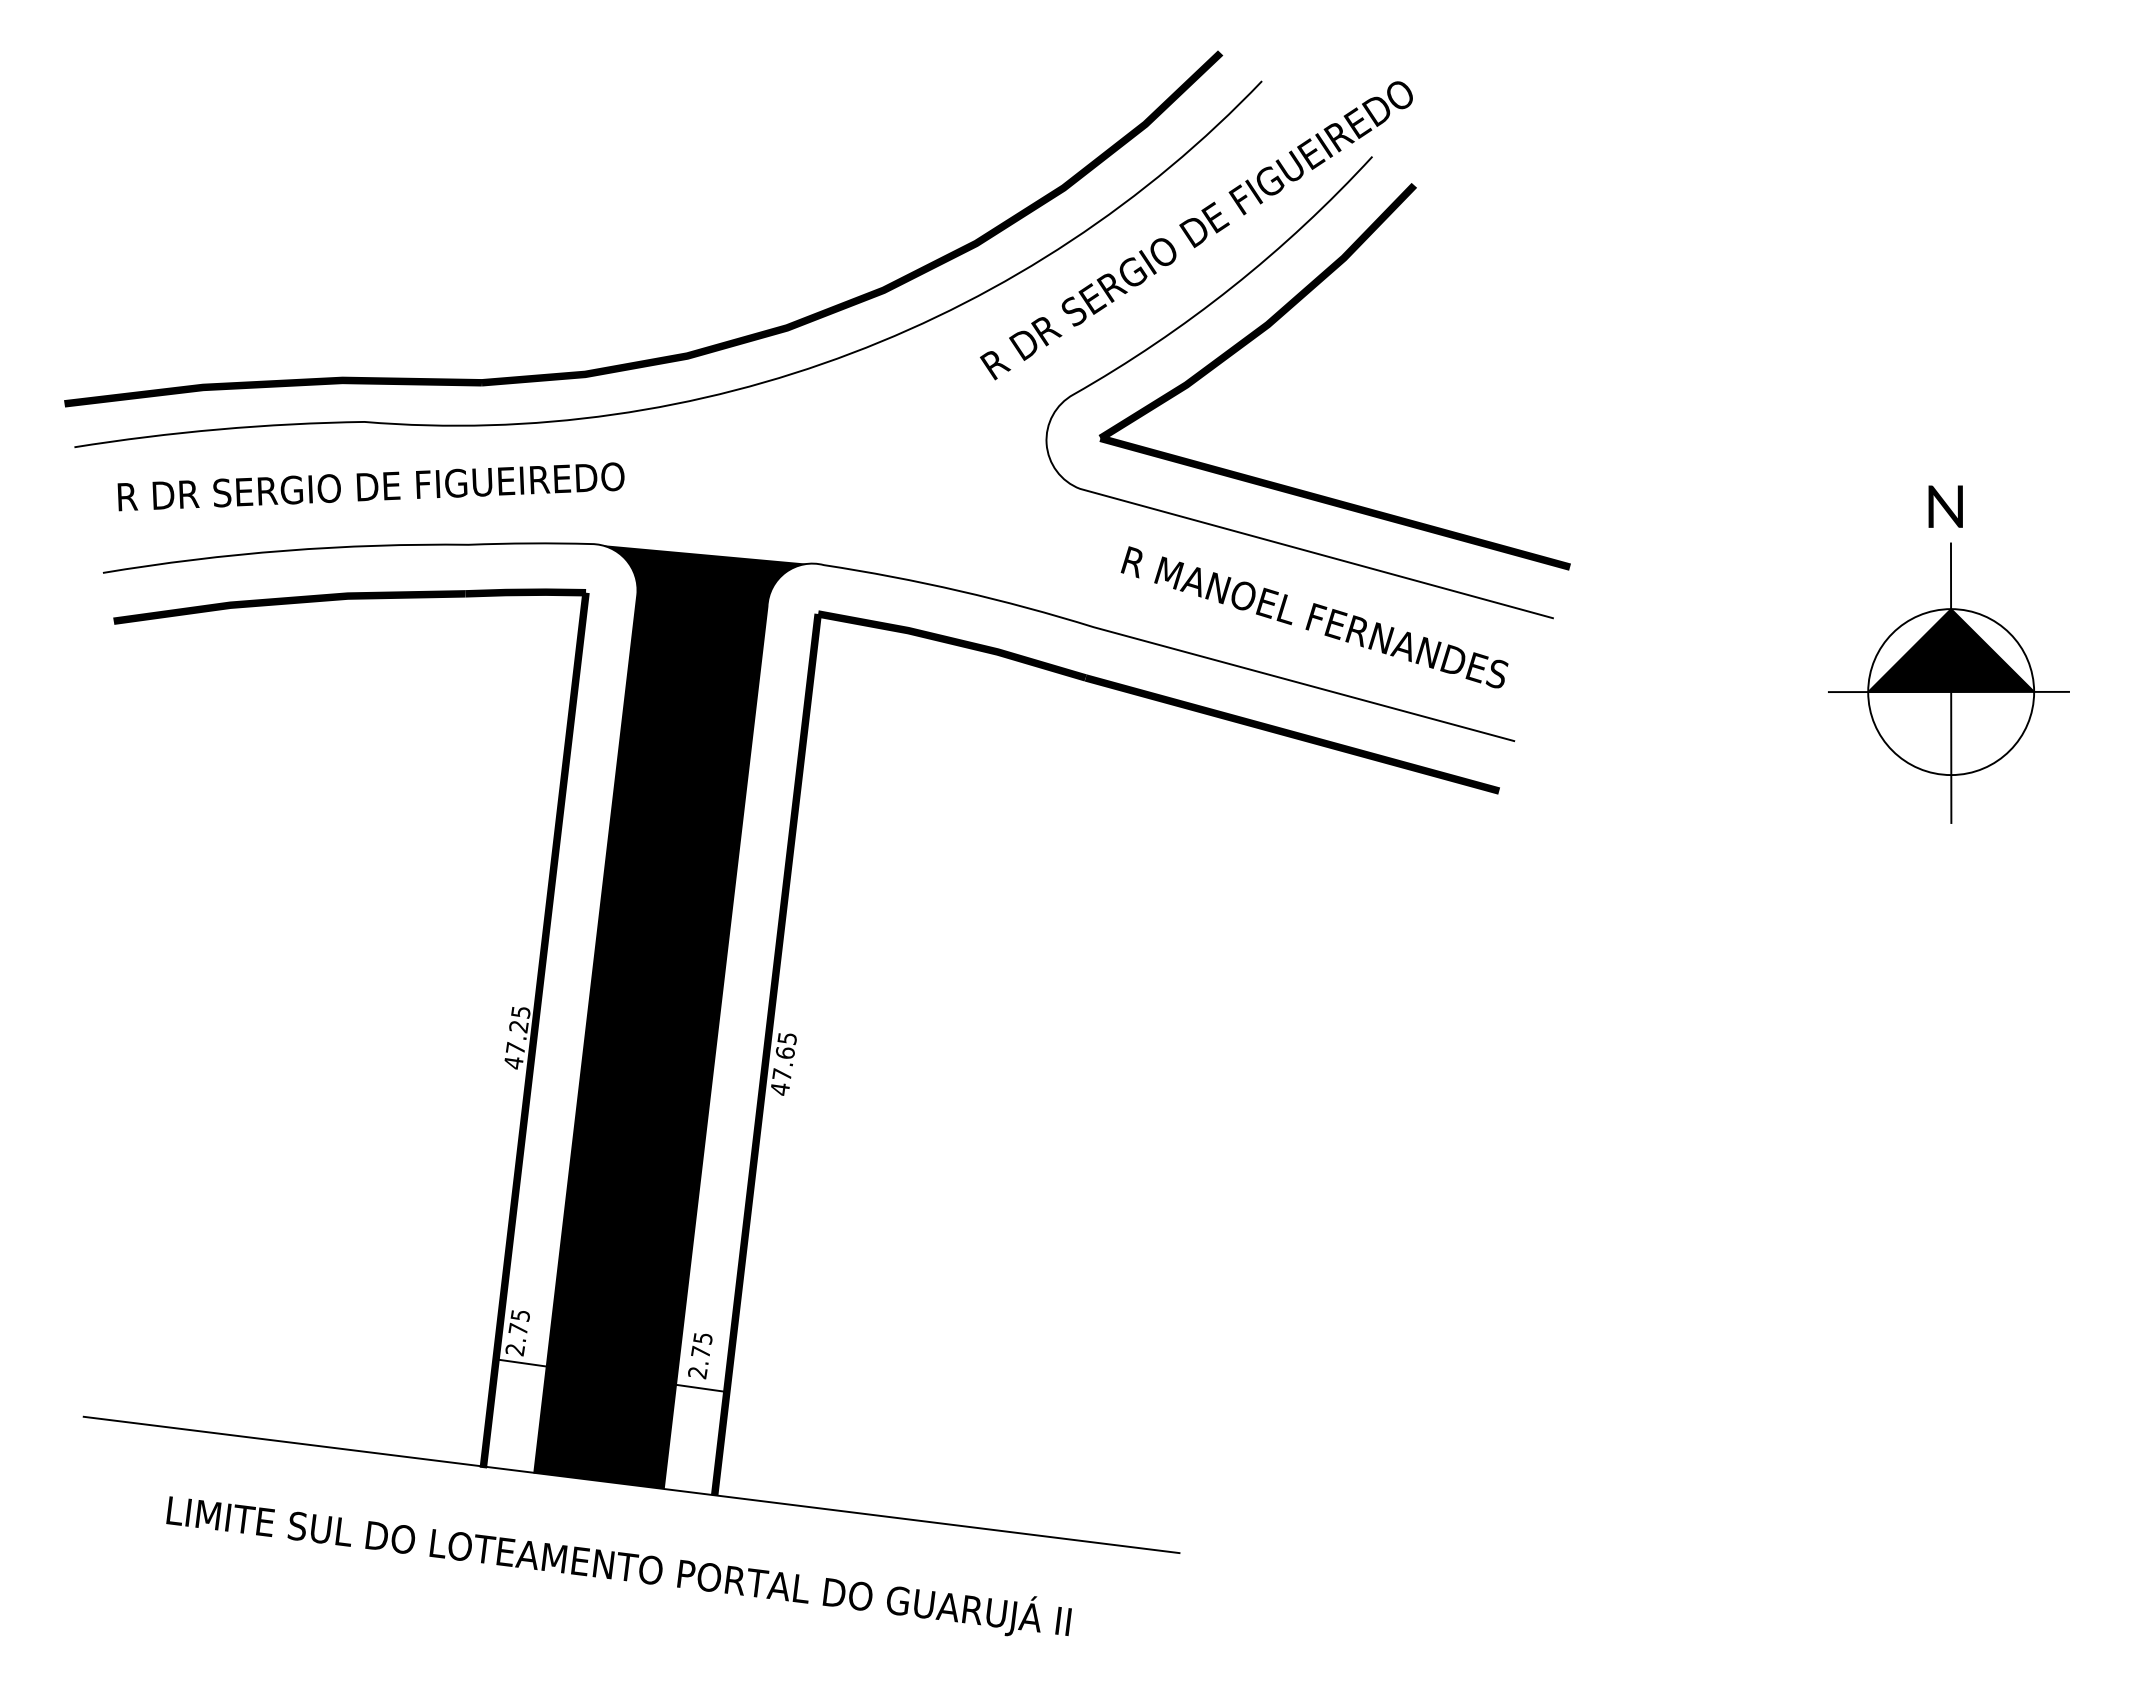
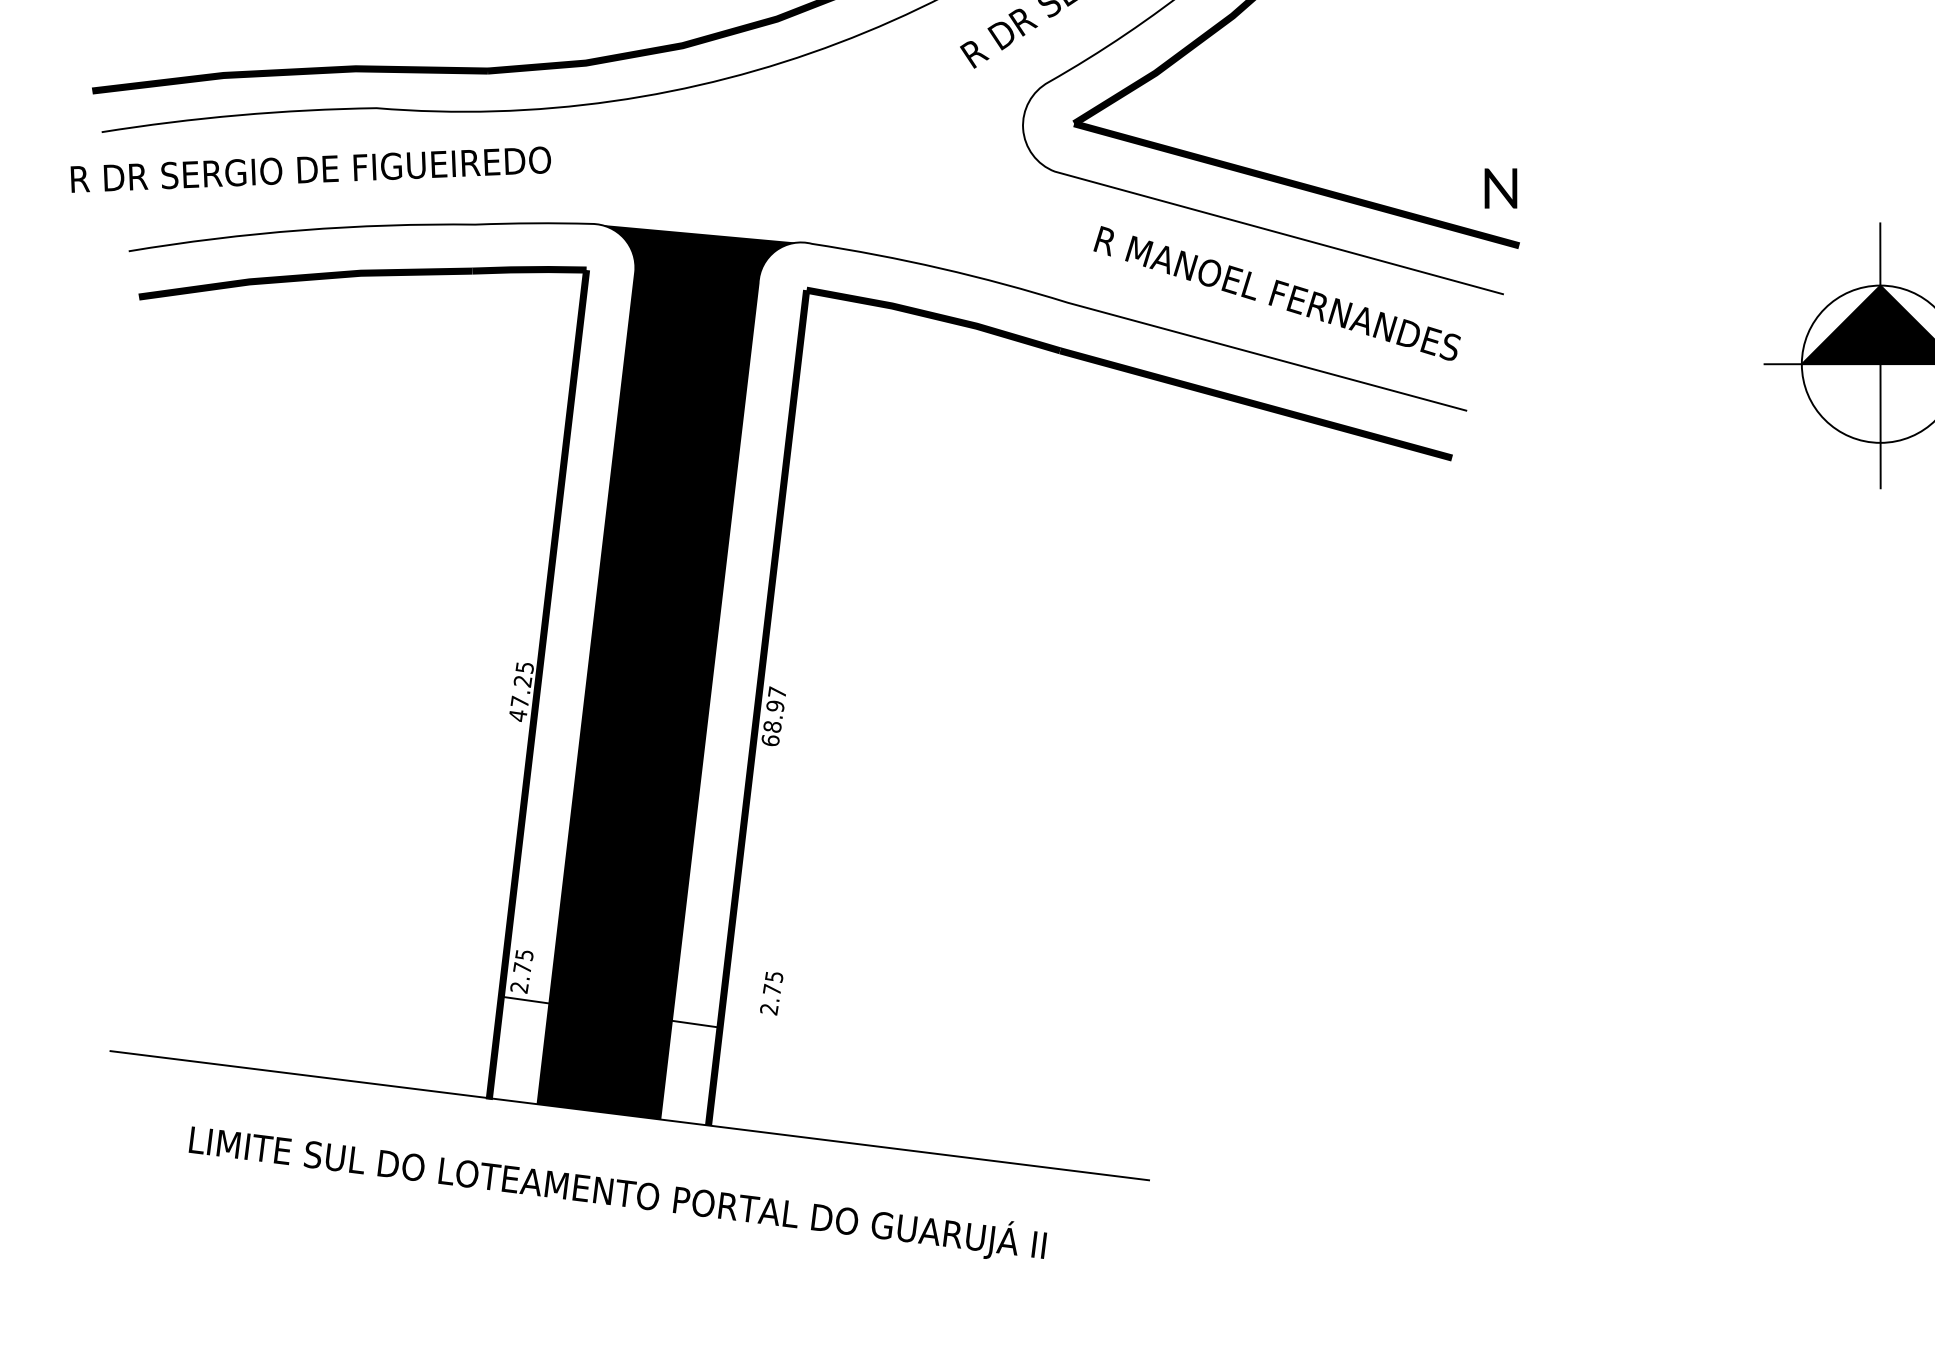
text: (370, 486) -> (310, 169), moved
text: (1945, 506) -> (1500, 188), moved
text: (783, 1063) -> (773, 716), 47.65 -> 68.97
text: (700, 1356) -> (771, 993), moved

